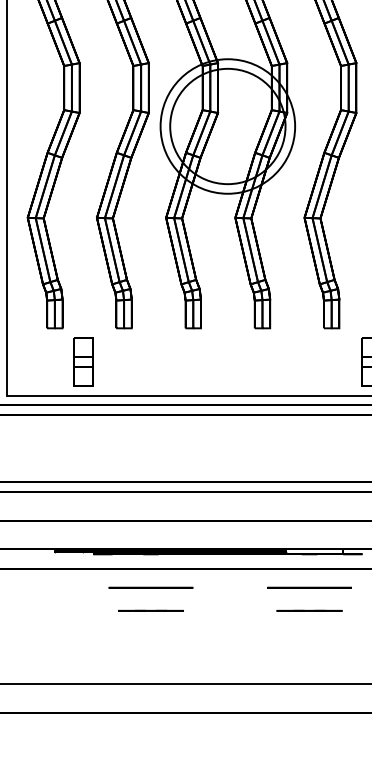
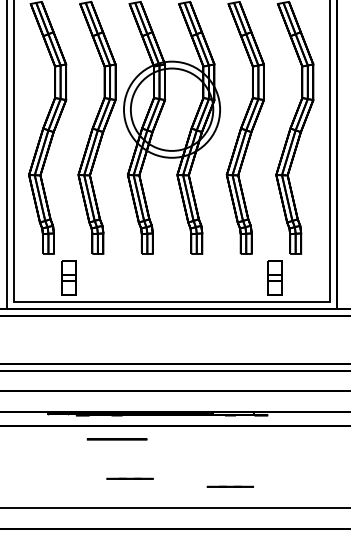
circle: (309, 588) -> (230, 439), removed
line: (150, 610) -> (129, 478), moved
line: (308, 610) -> (229, 486), moved

